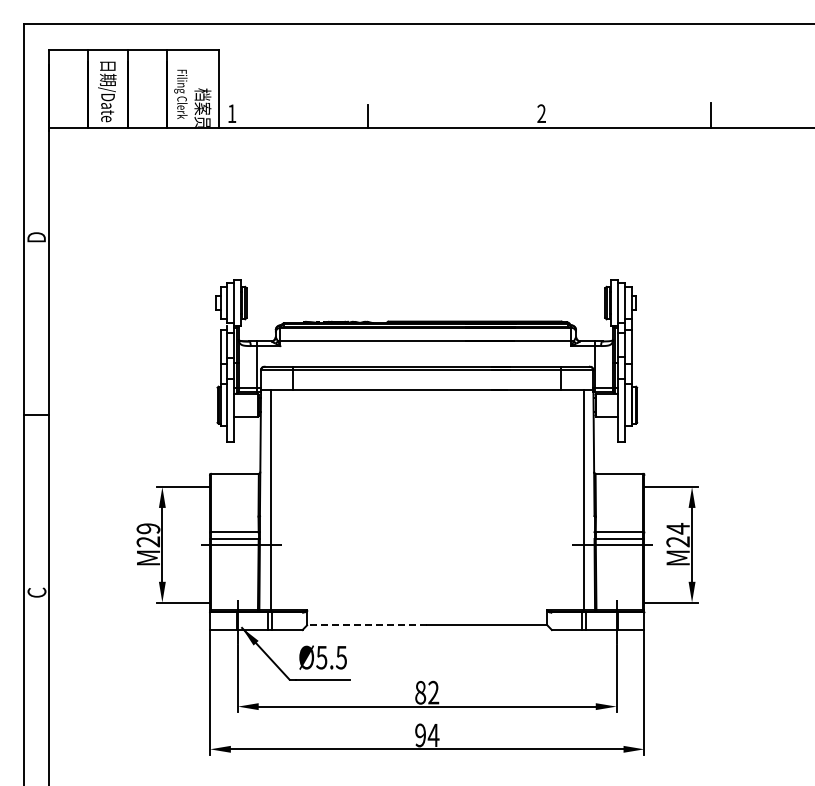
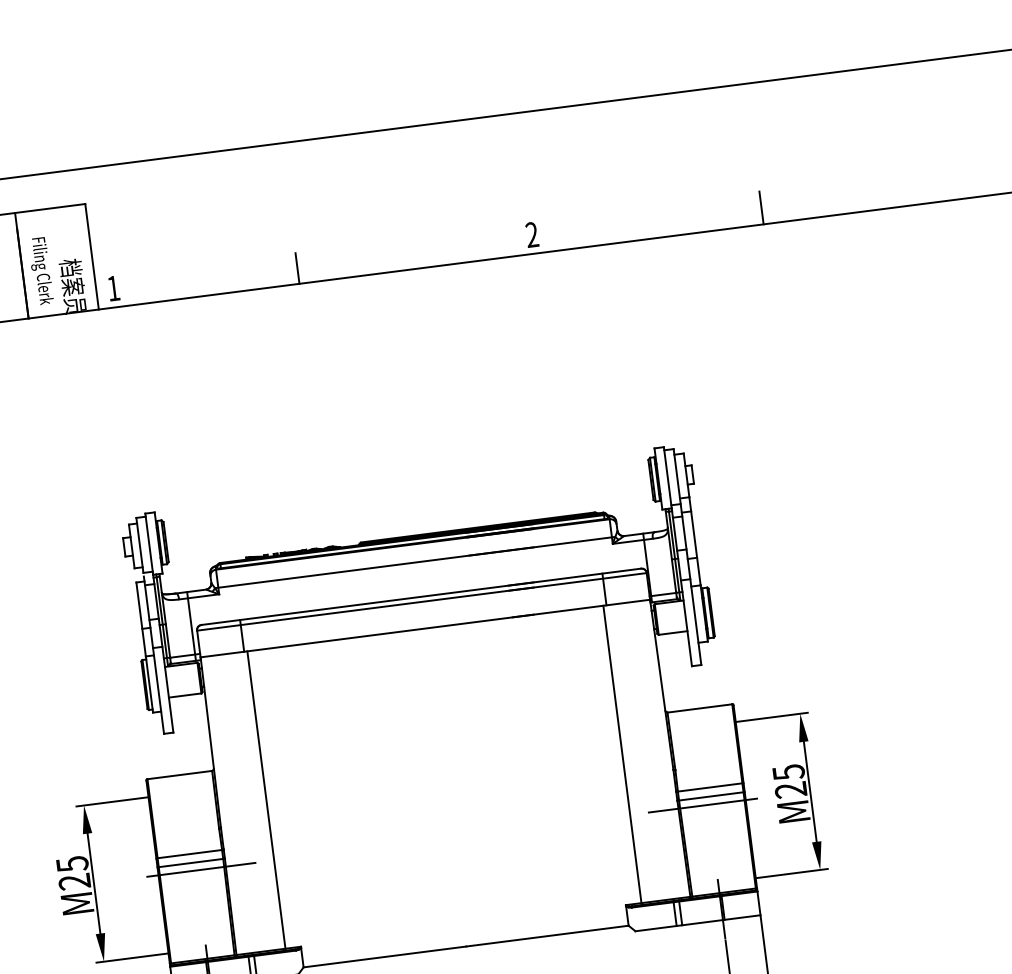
line: (270, 500) -> (266, 800), moved
line: (583, 500) -> (621, 754), moved
text: (148, 528) -> (72, 863), M29 -> M25
text: (678, 528) -> (789, 772), M24 -> M25
line: (366, 625) -> (384, 957), dashed -> solid

